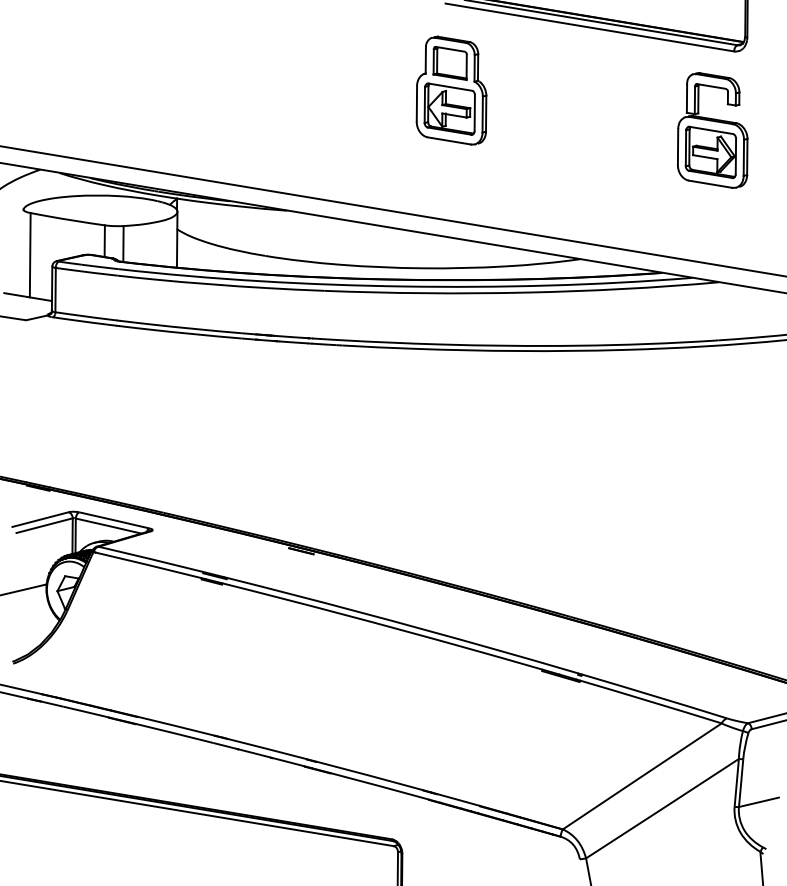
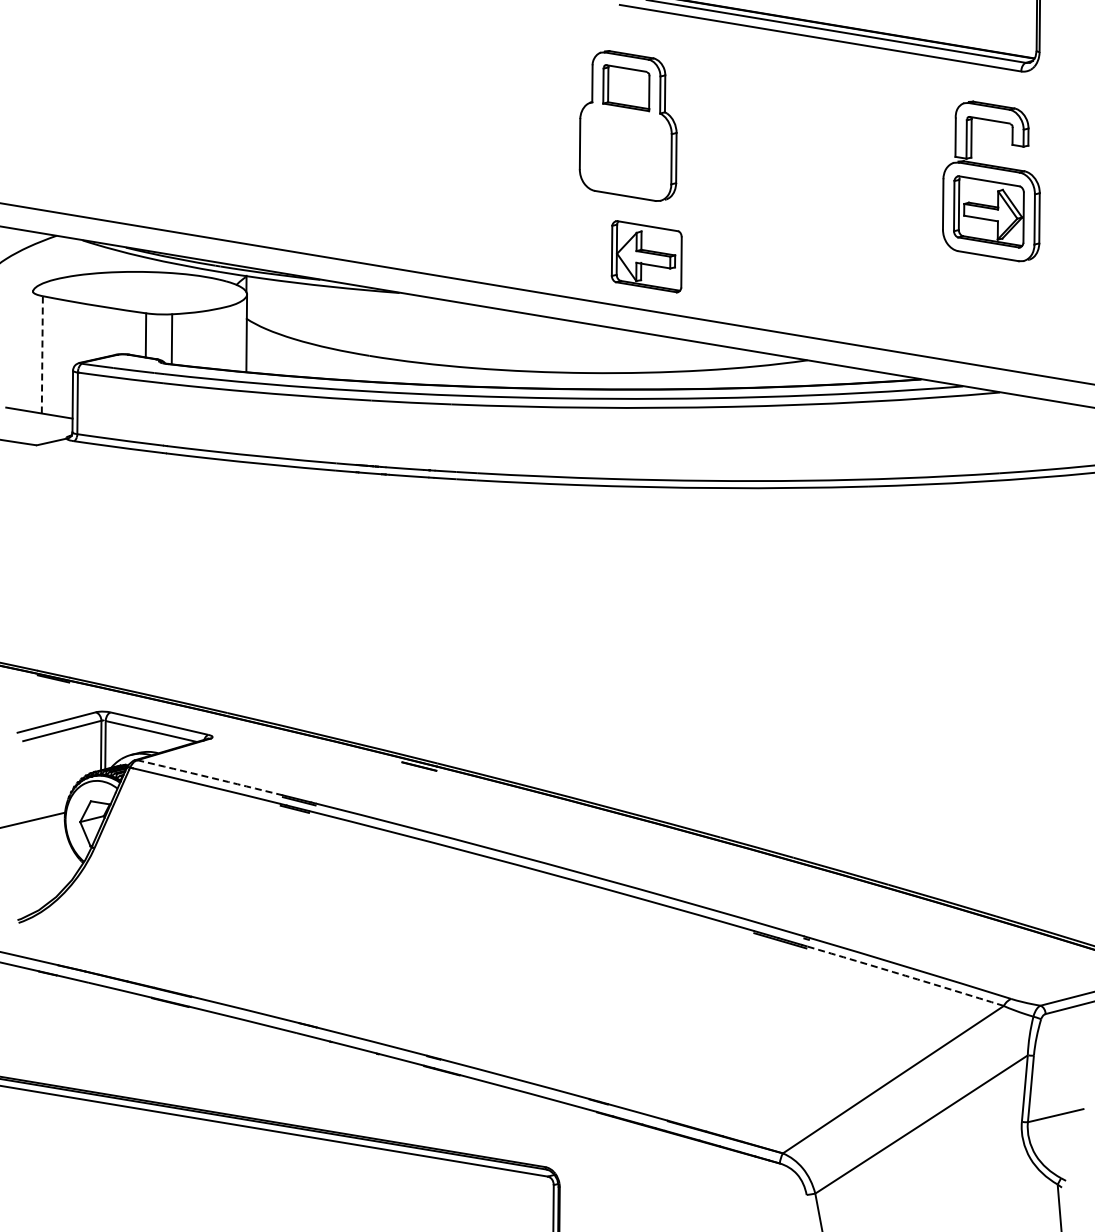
part: (449, 108) -> (646, 256), moved
line: (30, 254) -> (42, 354), solid -> dashed
arc: (151, 559) -> (210, 777), solid -> dashed
arc: (650, 701) -> (905, 975), solid -> dashed

